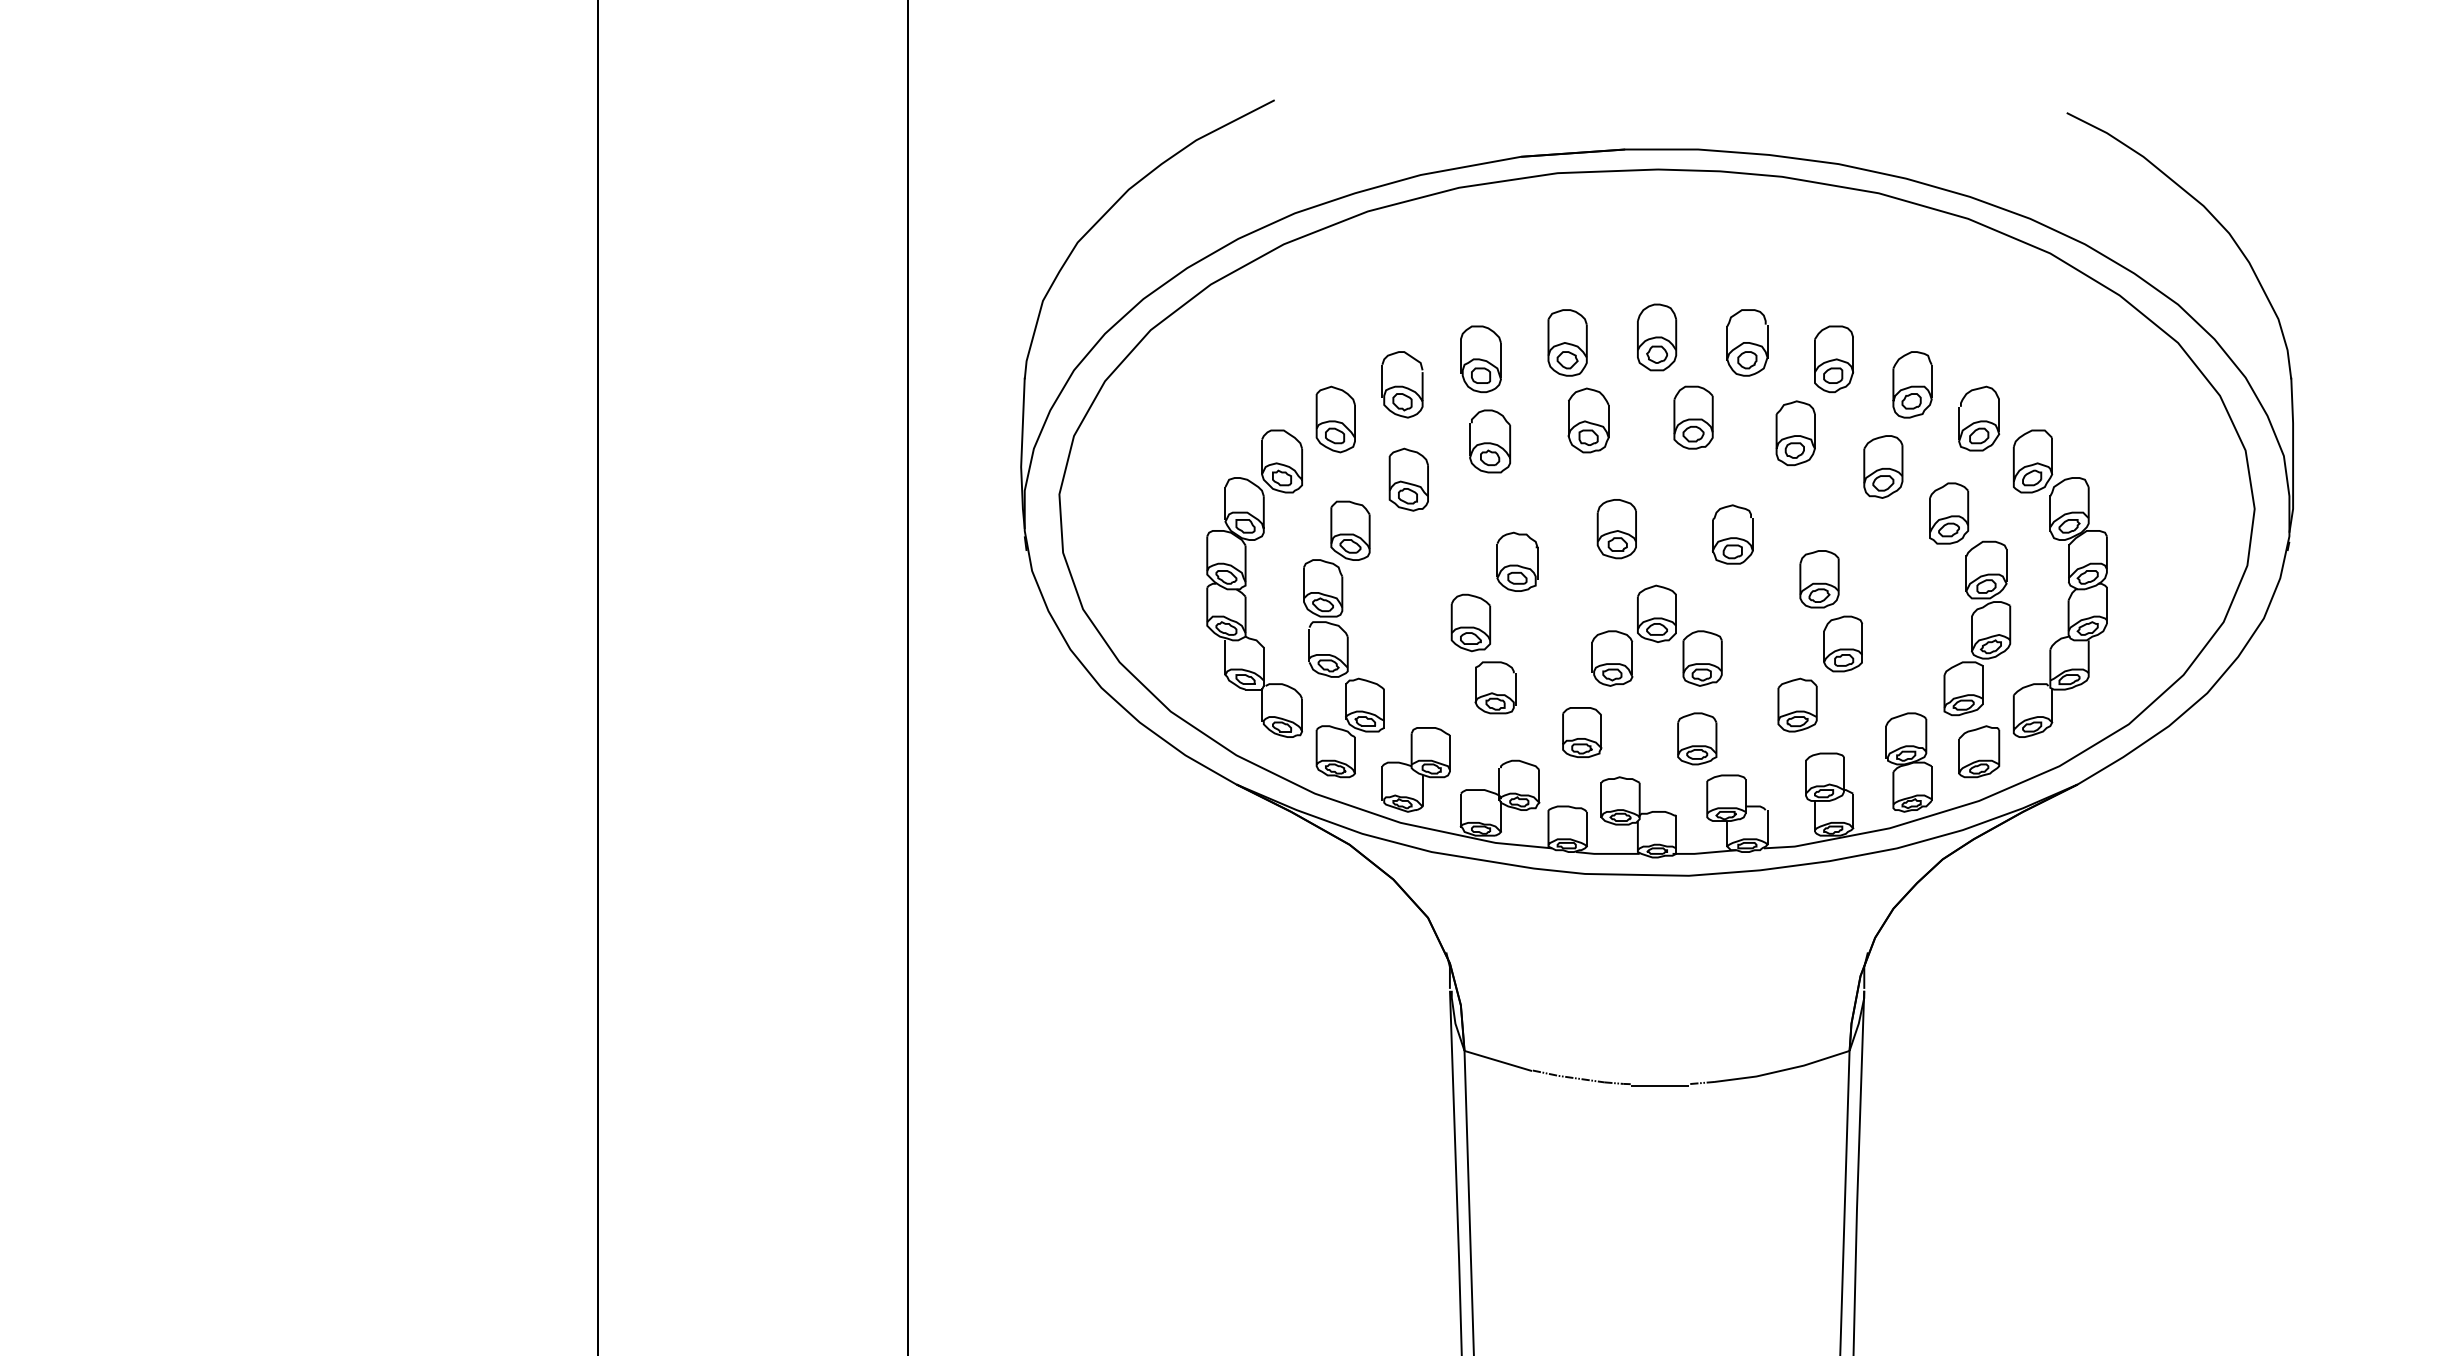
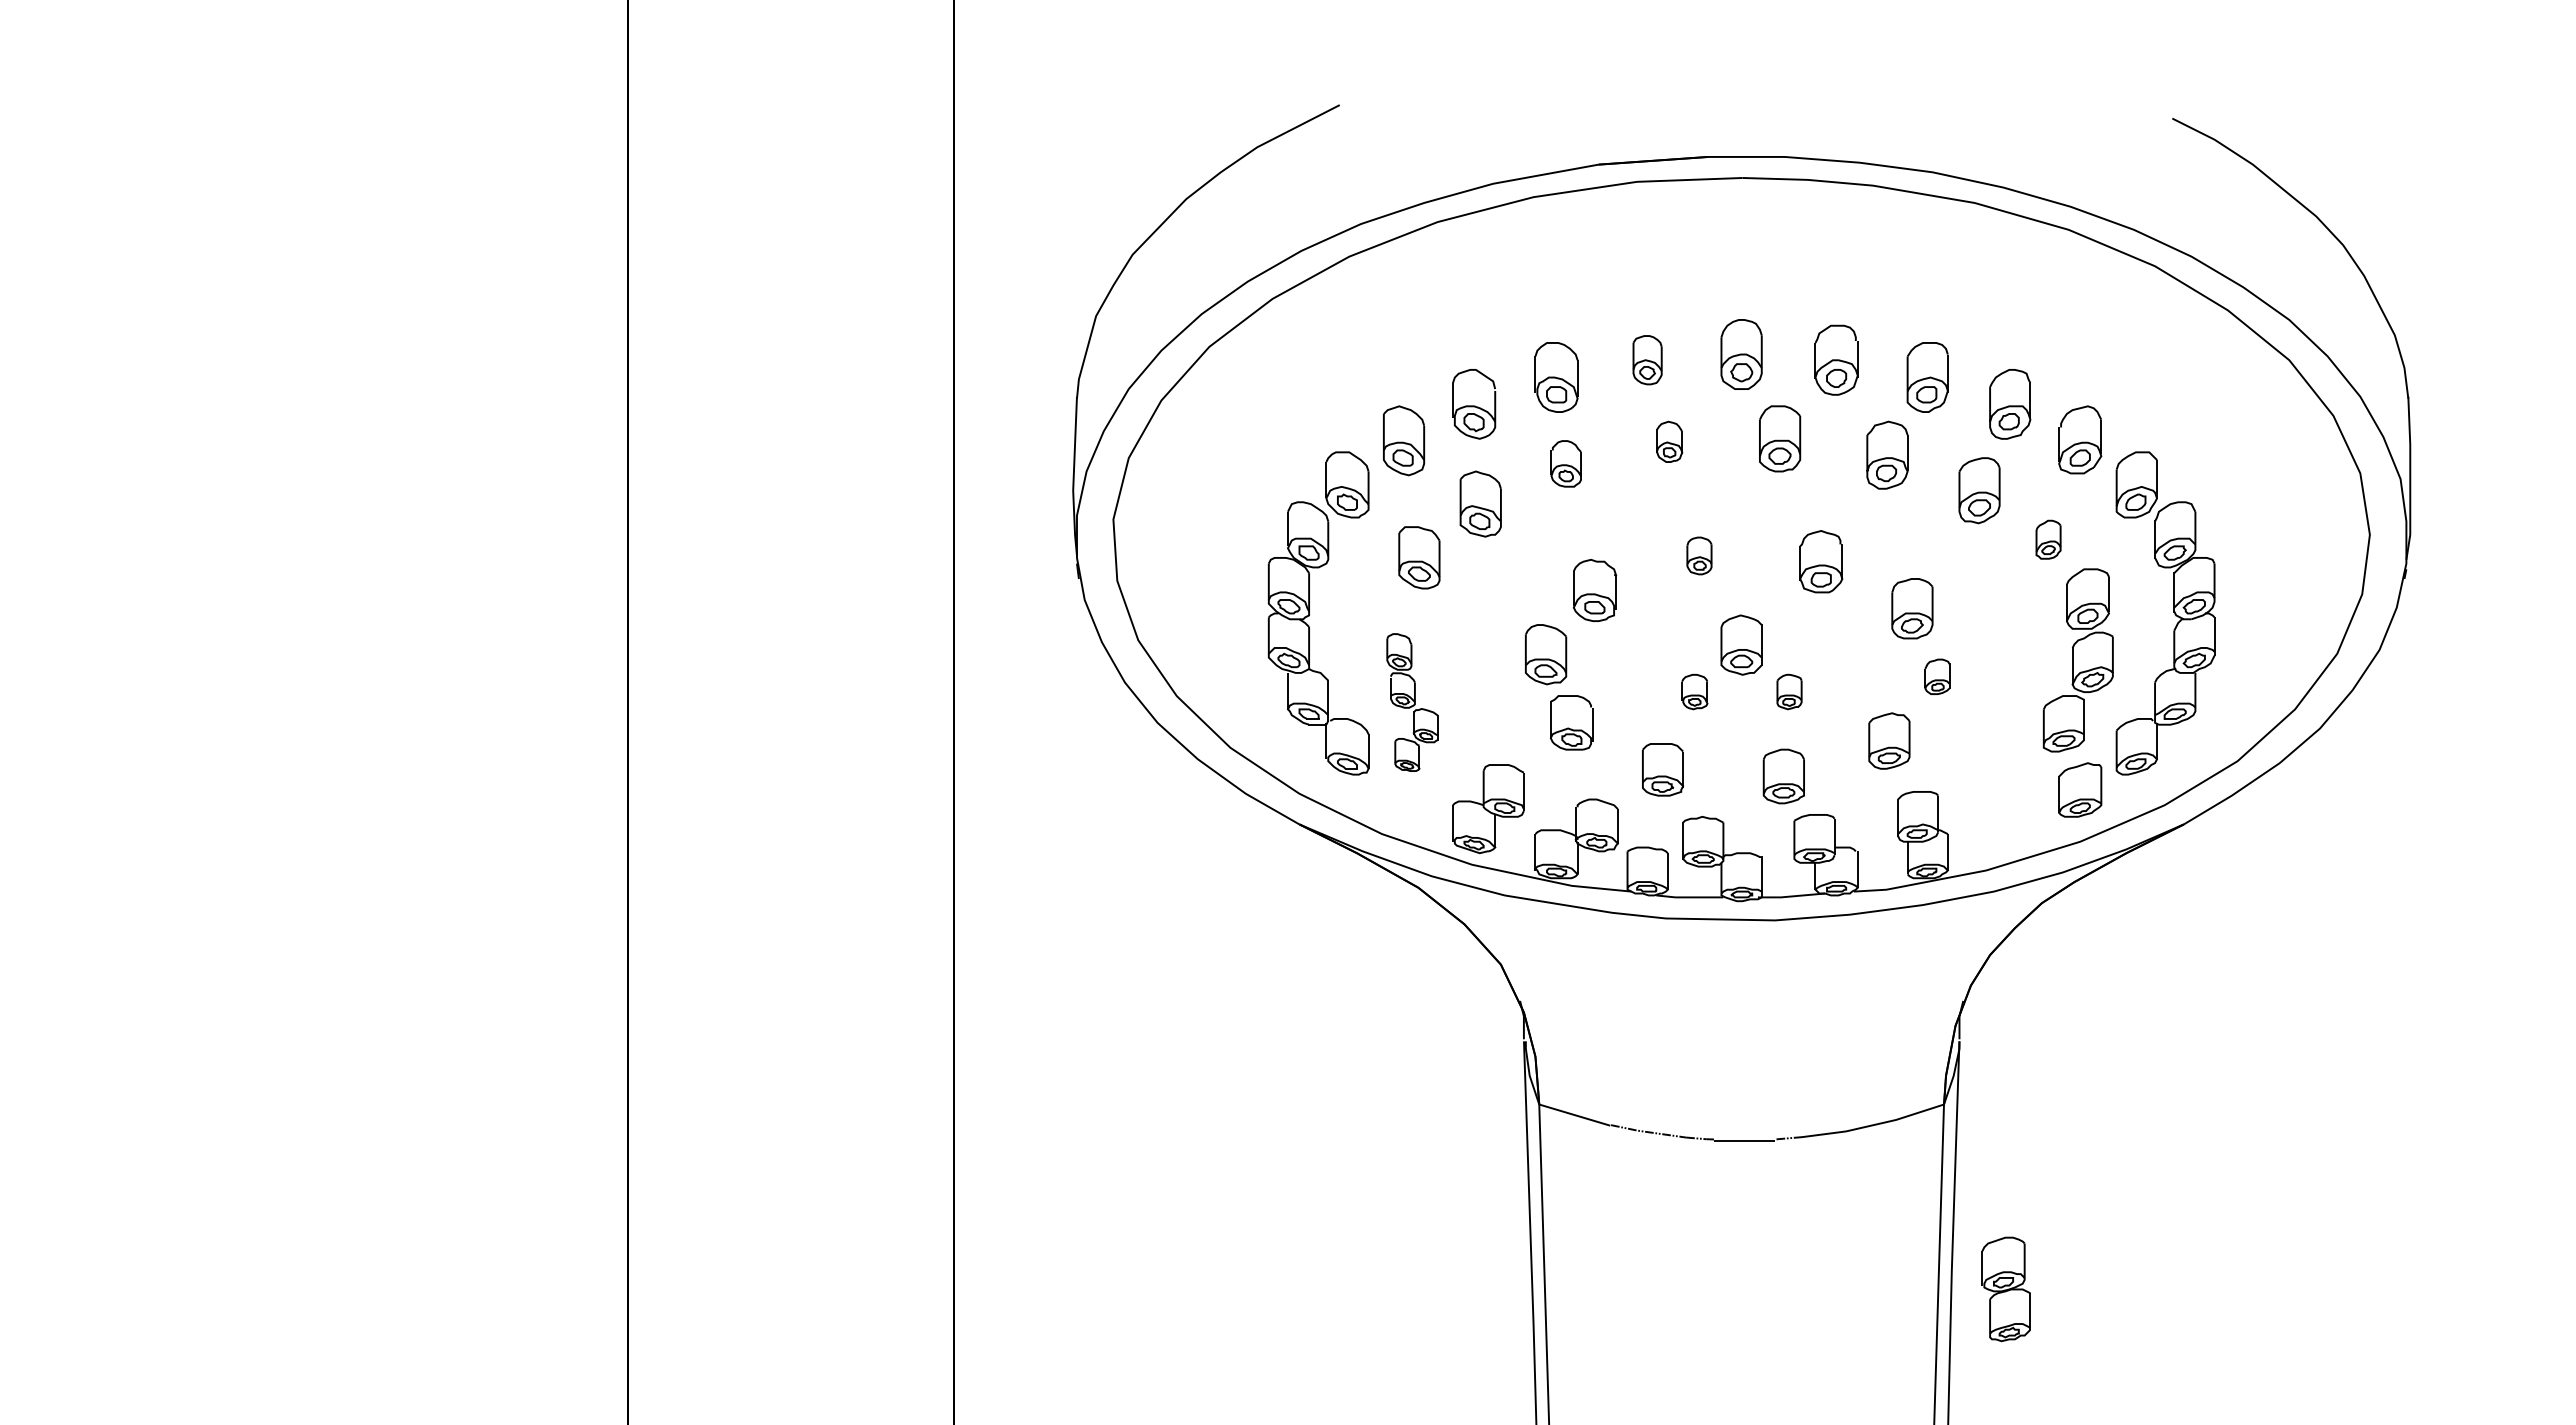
part: (1567, 342) -> (1647, 359), size x0.7
part: (1588, 420) -> (1669, 441), size x0.6
part: (1490, 441) -> (1566, 463), size x0.7
part: (1948, 513) -> (2048, 539), size x0.6
part: (1616, 528) -> (1699, 555), size x0.6
part: (1843, 643) -> (1937, 676), size x0.6
part: (1612, 658) -> (1694, 691), size x0.6
part: (1702, 658) -> (1789, 691), size x0.6
part: (1343, 668) -> (1412, 702), size x0.6
part: (1908, 762) -> (2005, 1289), moved

